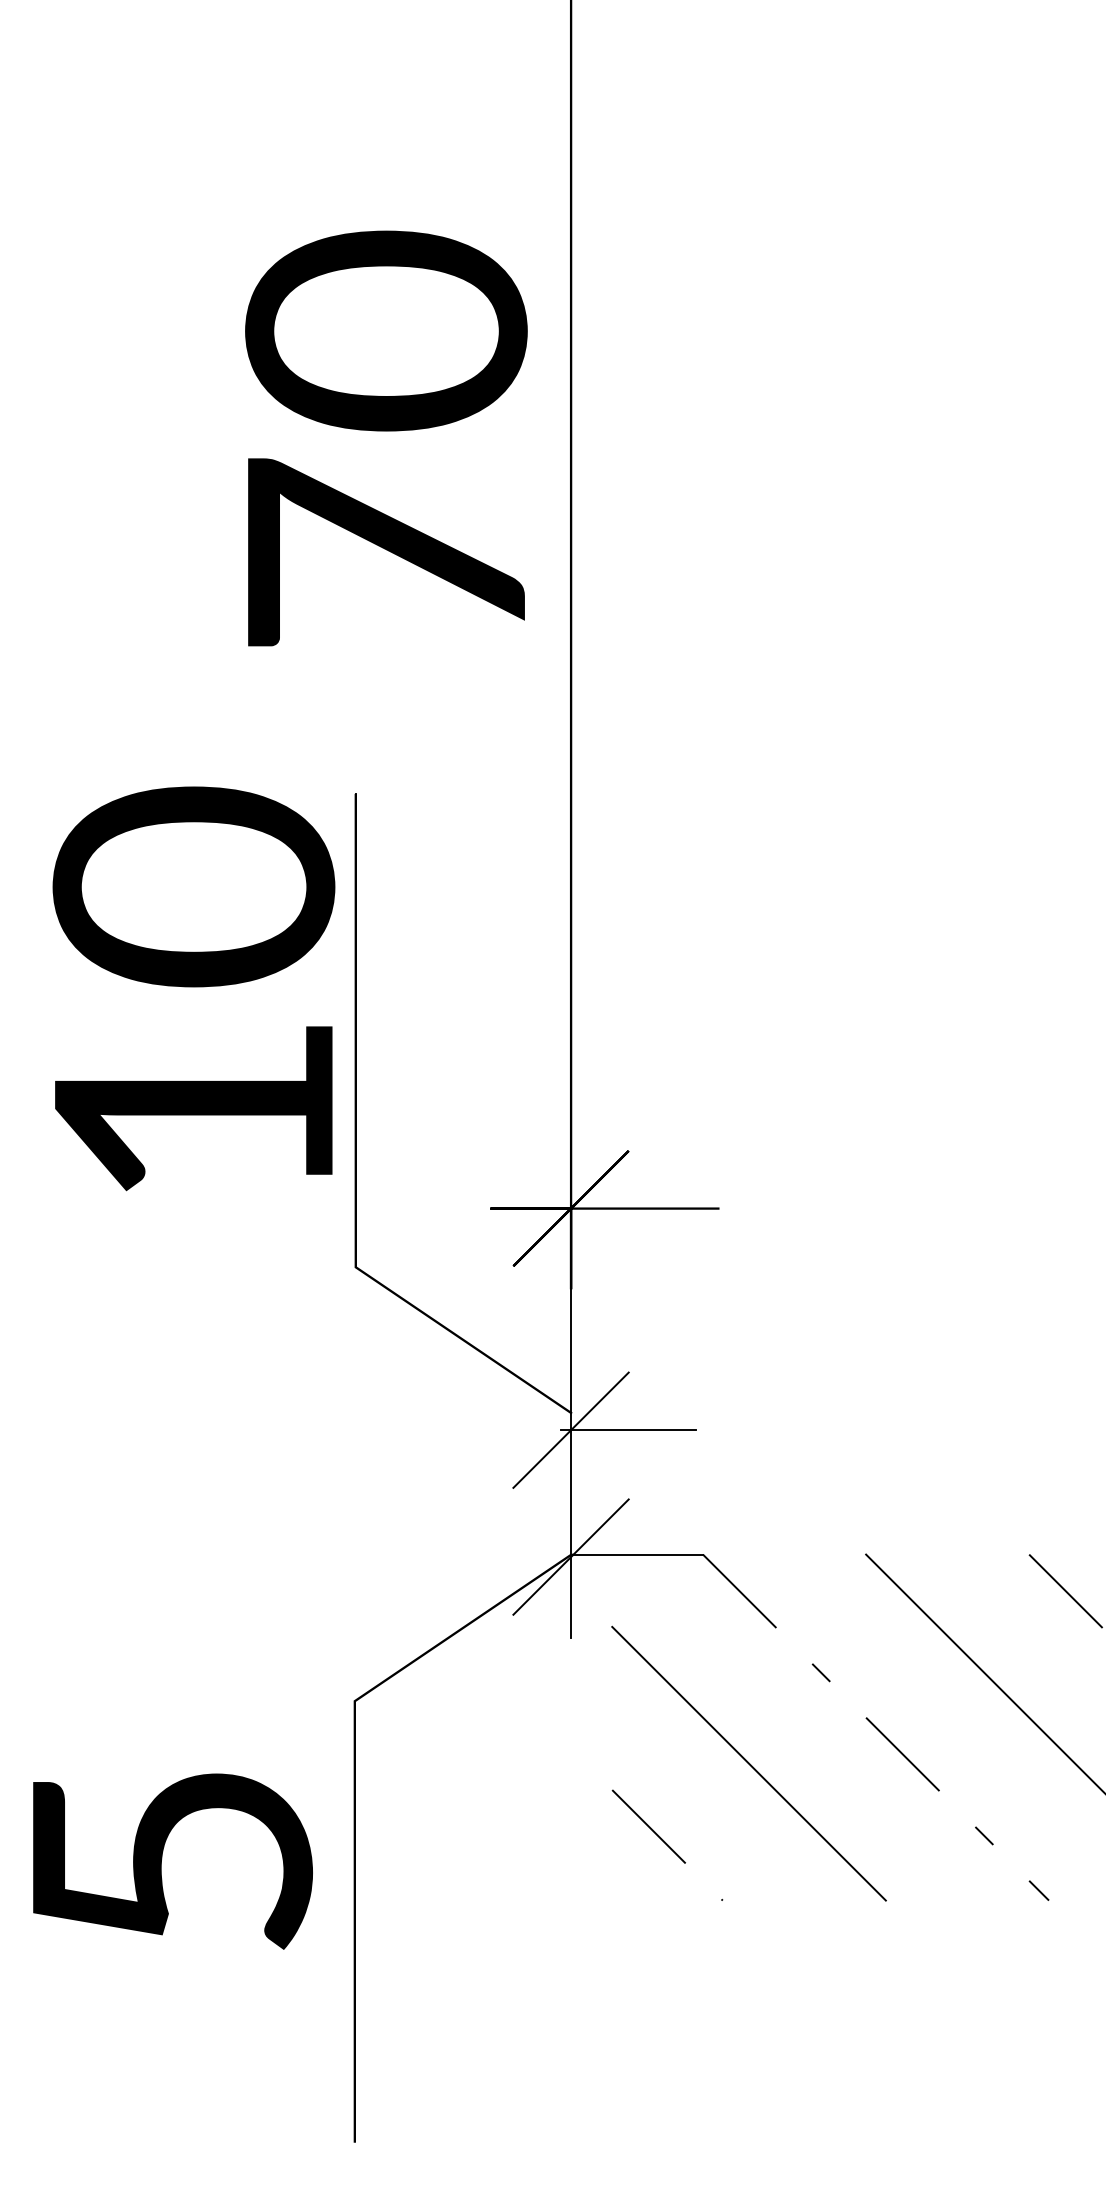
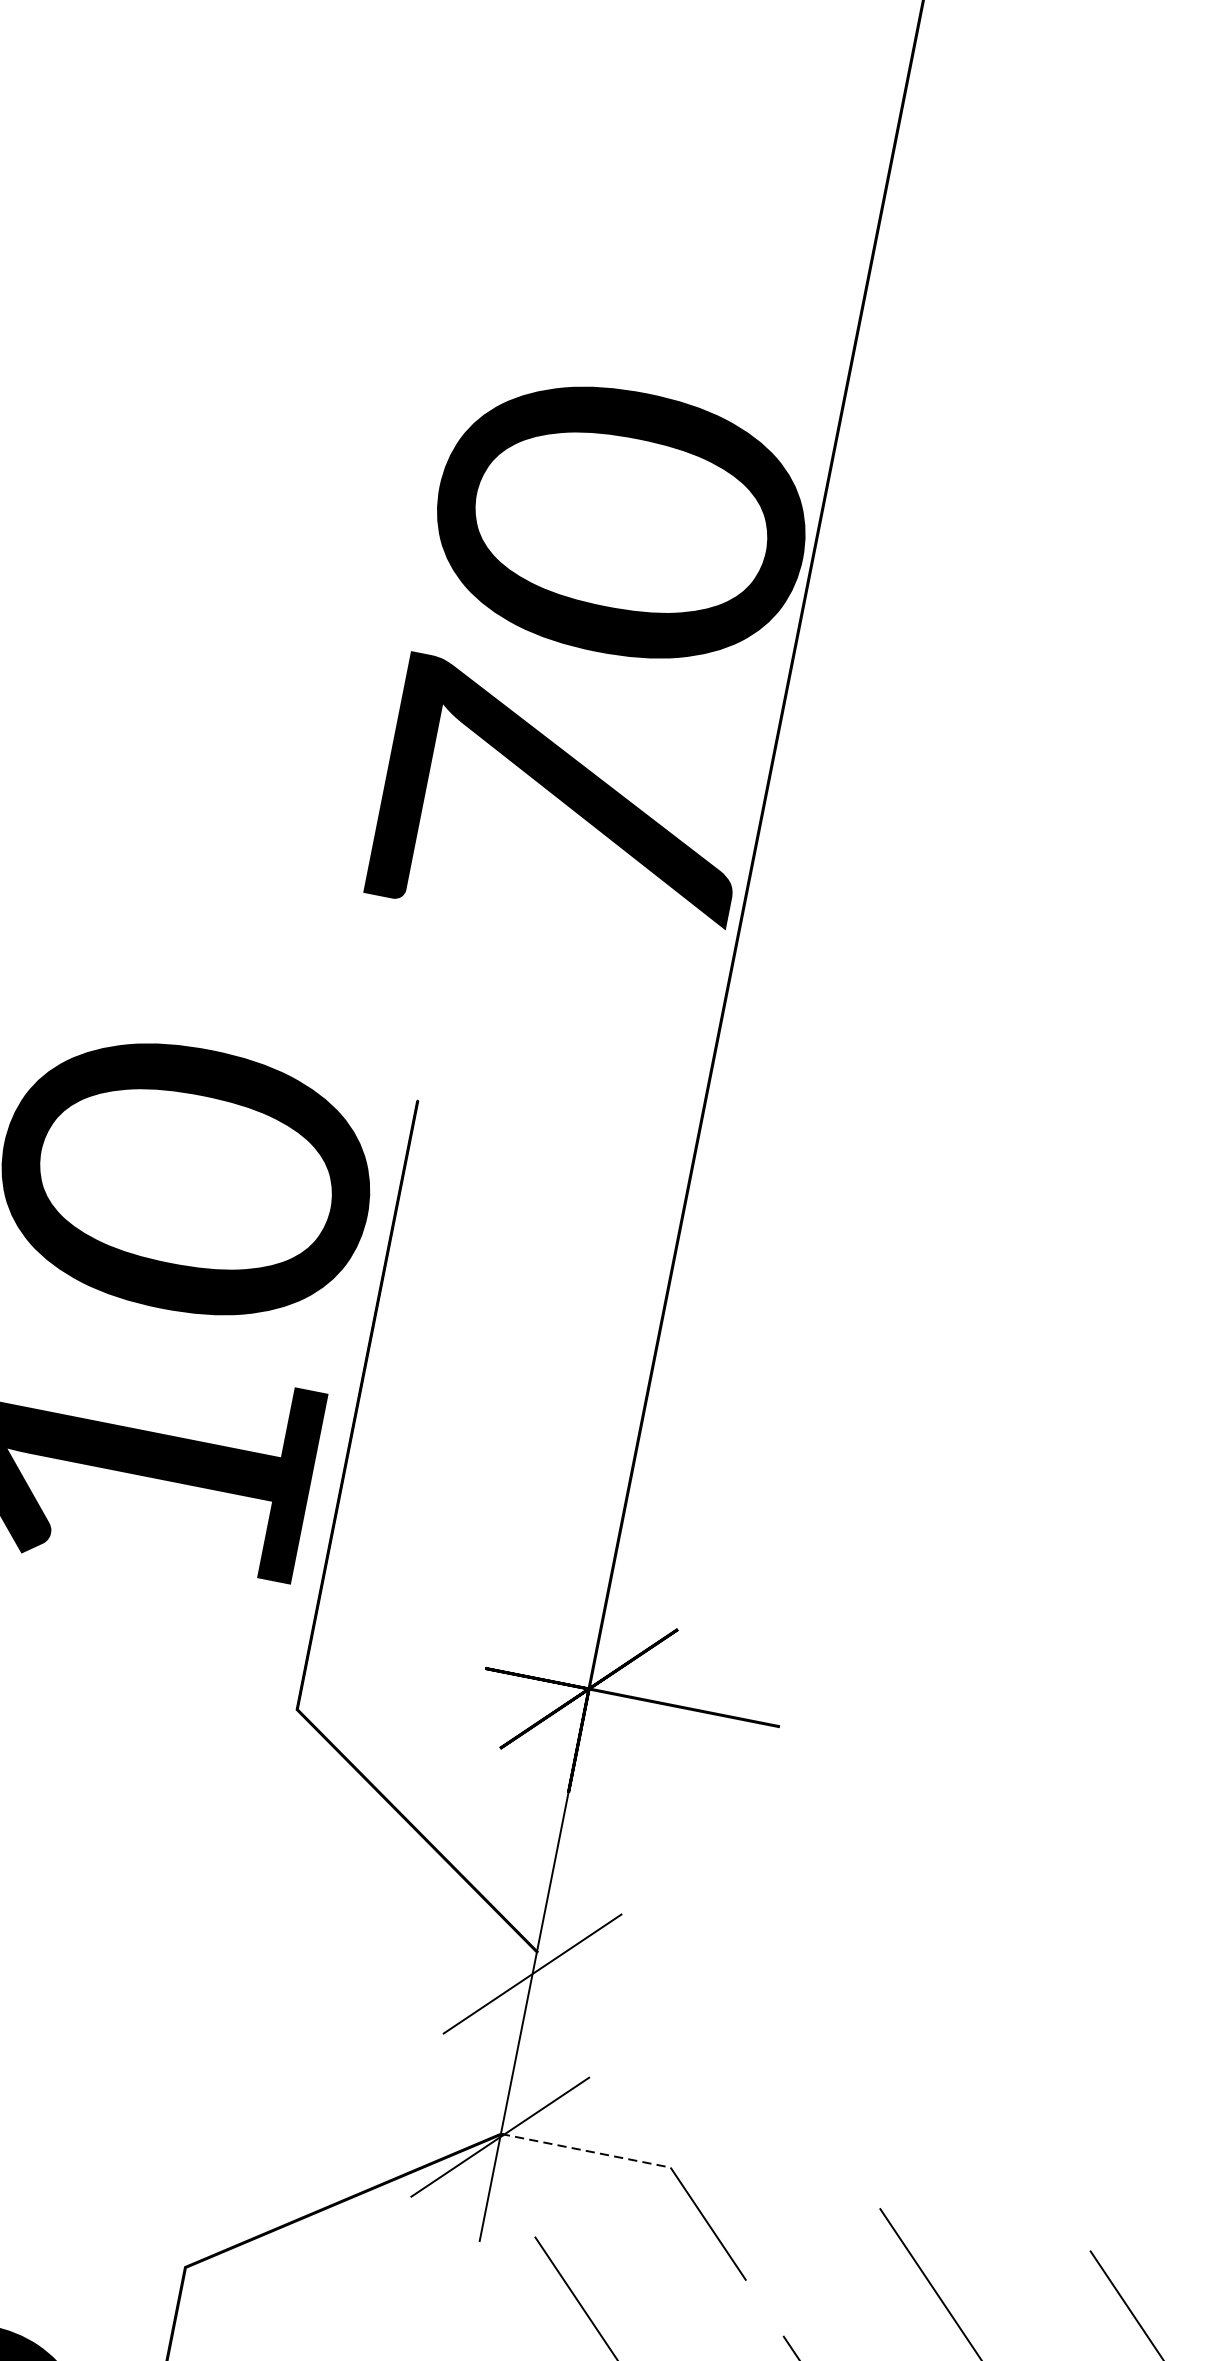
text: (386, 438) -> (594, 660), moved
line: (628, 1430) -> (606, 1989), removed
line: (637, 1554) -> (586, 2150), solid -> dashed

